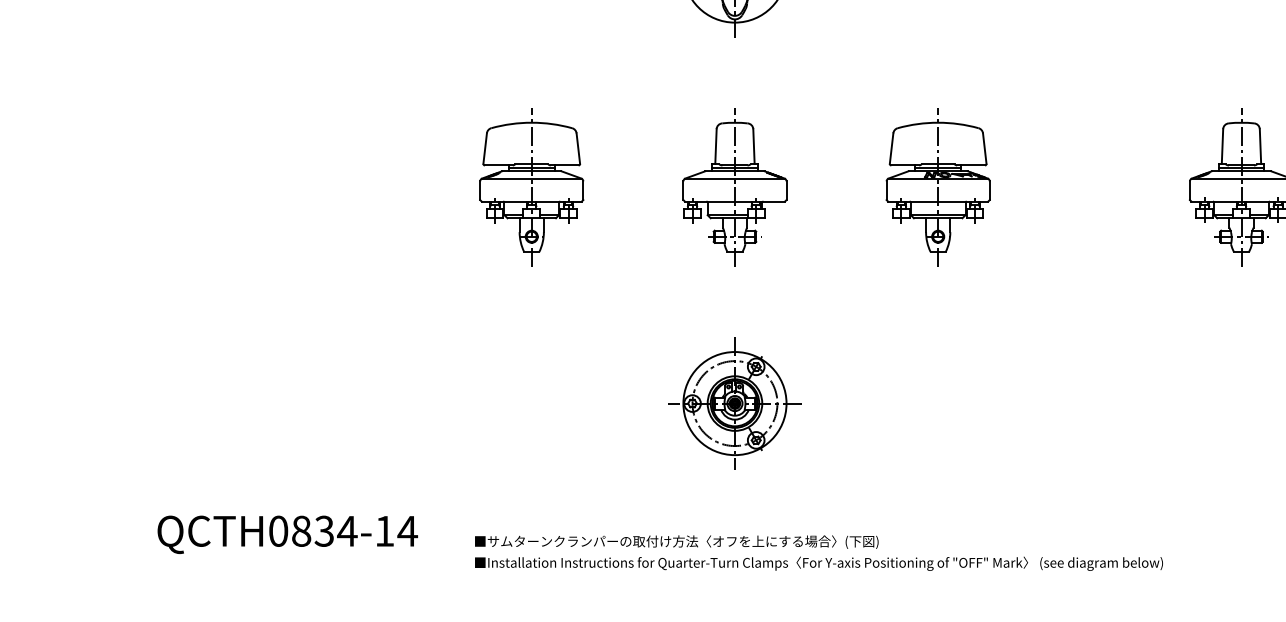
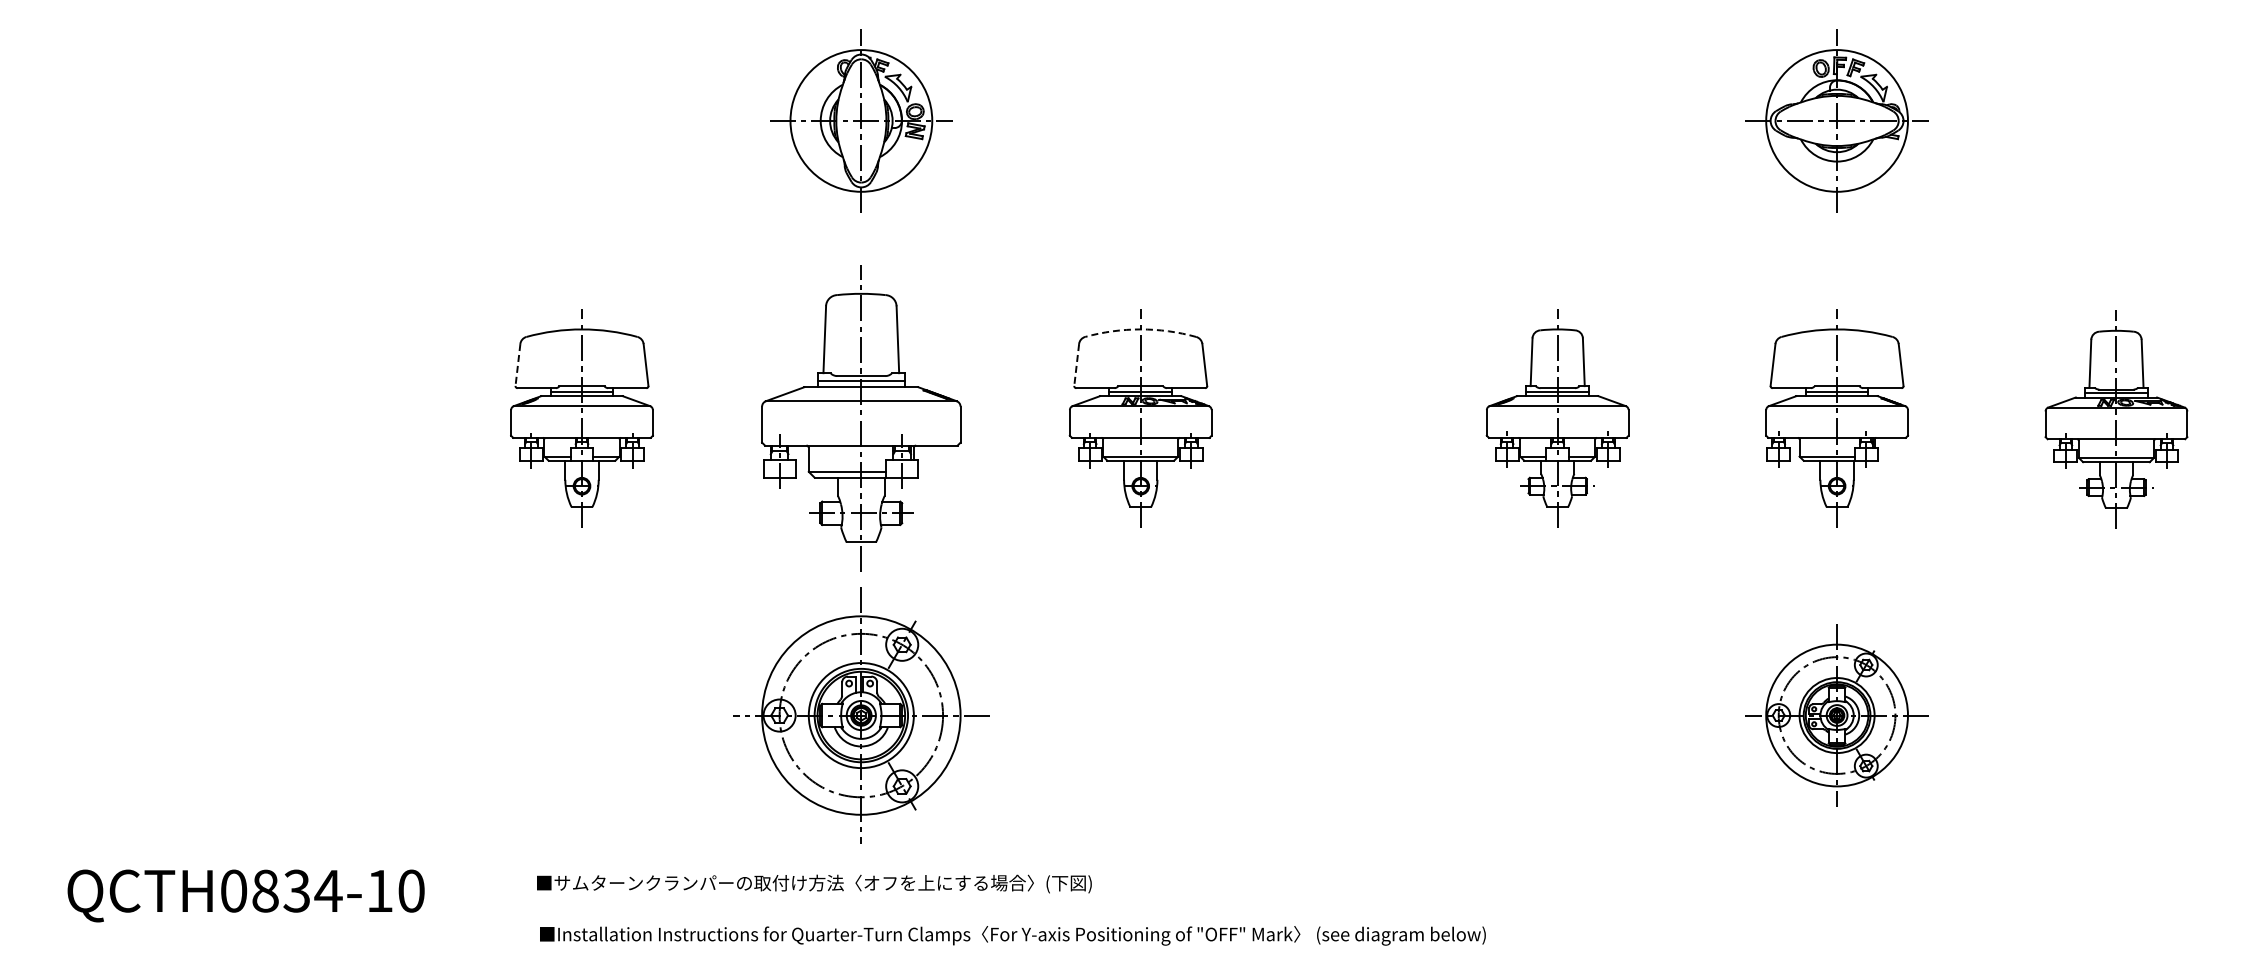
arc: (938, 122) -> (1140, 329), solid -> dashed
line: (484, 148) -> (517, 365), solid -> dashed
line: (891, 148) -> (1076, 365), solid -> dashed
part: (735, 187) -> (861, 418), size x1.4
part: (735, 403) -> (861, 715), size x1.4
text: (407, 530) -> (411, 890), QCTH0834-14 -> QCTH0834-10
text: (676, 541) -> (814, 883), moved
text: (818, 563) -> (1012, 935), moved

